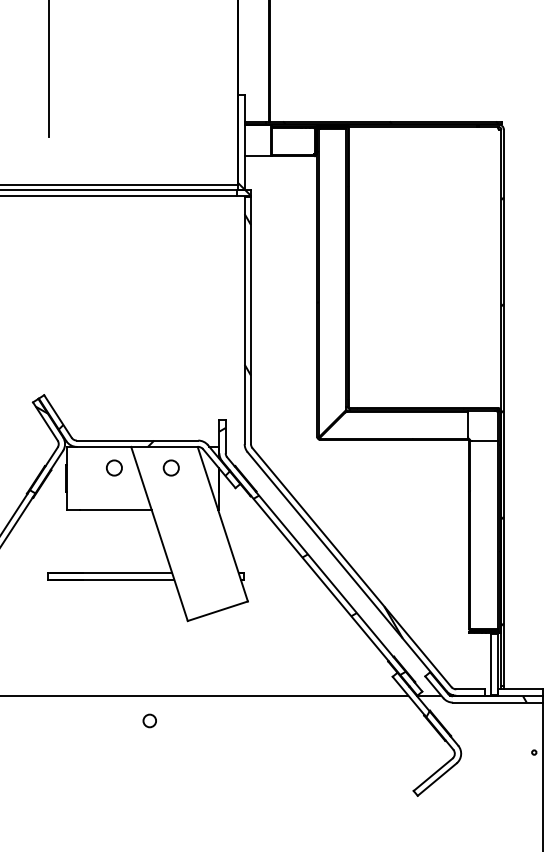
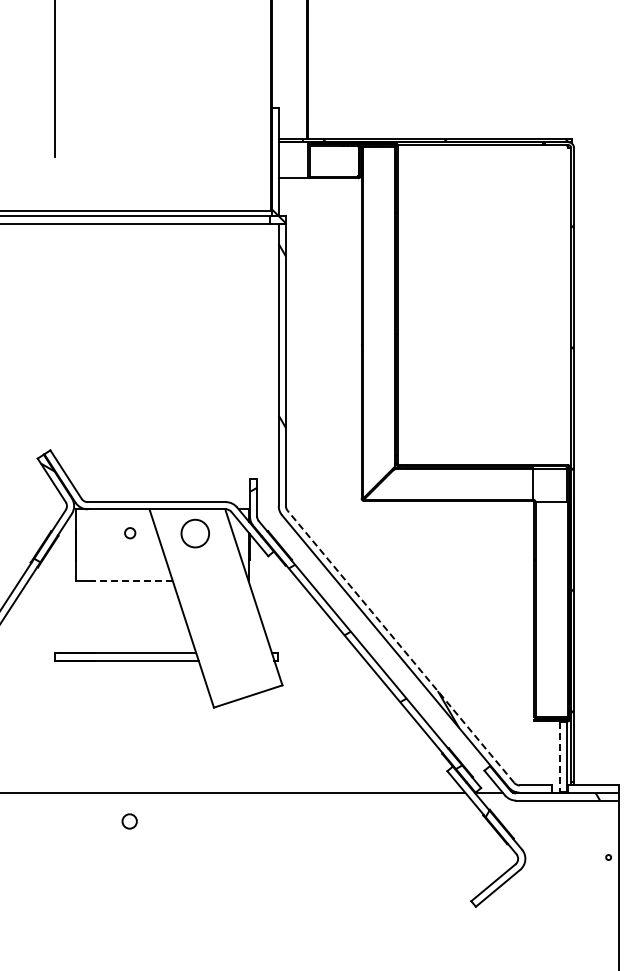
hatch: (144, 450) -> (164, 513), removed
circle: (113, 467) -> (129, 532), size x0.6
circle: (170, 467) -> (194, 532), size x1.6
line: (115, 510) -> (131, 581), solid -> dashed
line: (351, 567) -> (400, 646), solid -> dashed
line: (491, 664) -> (559, 757), solid -> dashed
circle: (149, 720) -> (129, 821), moved

